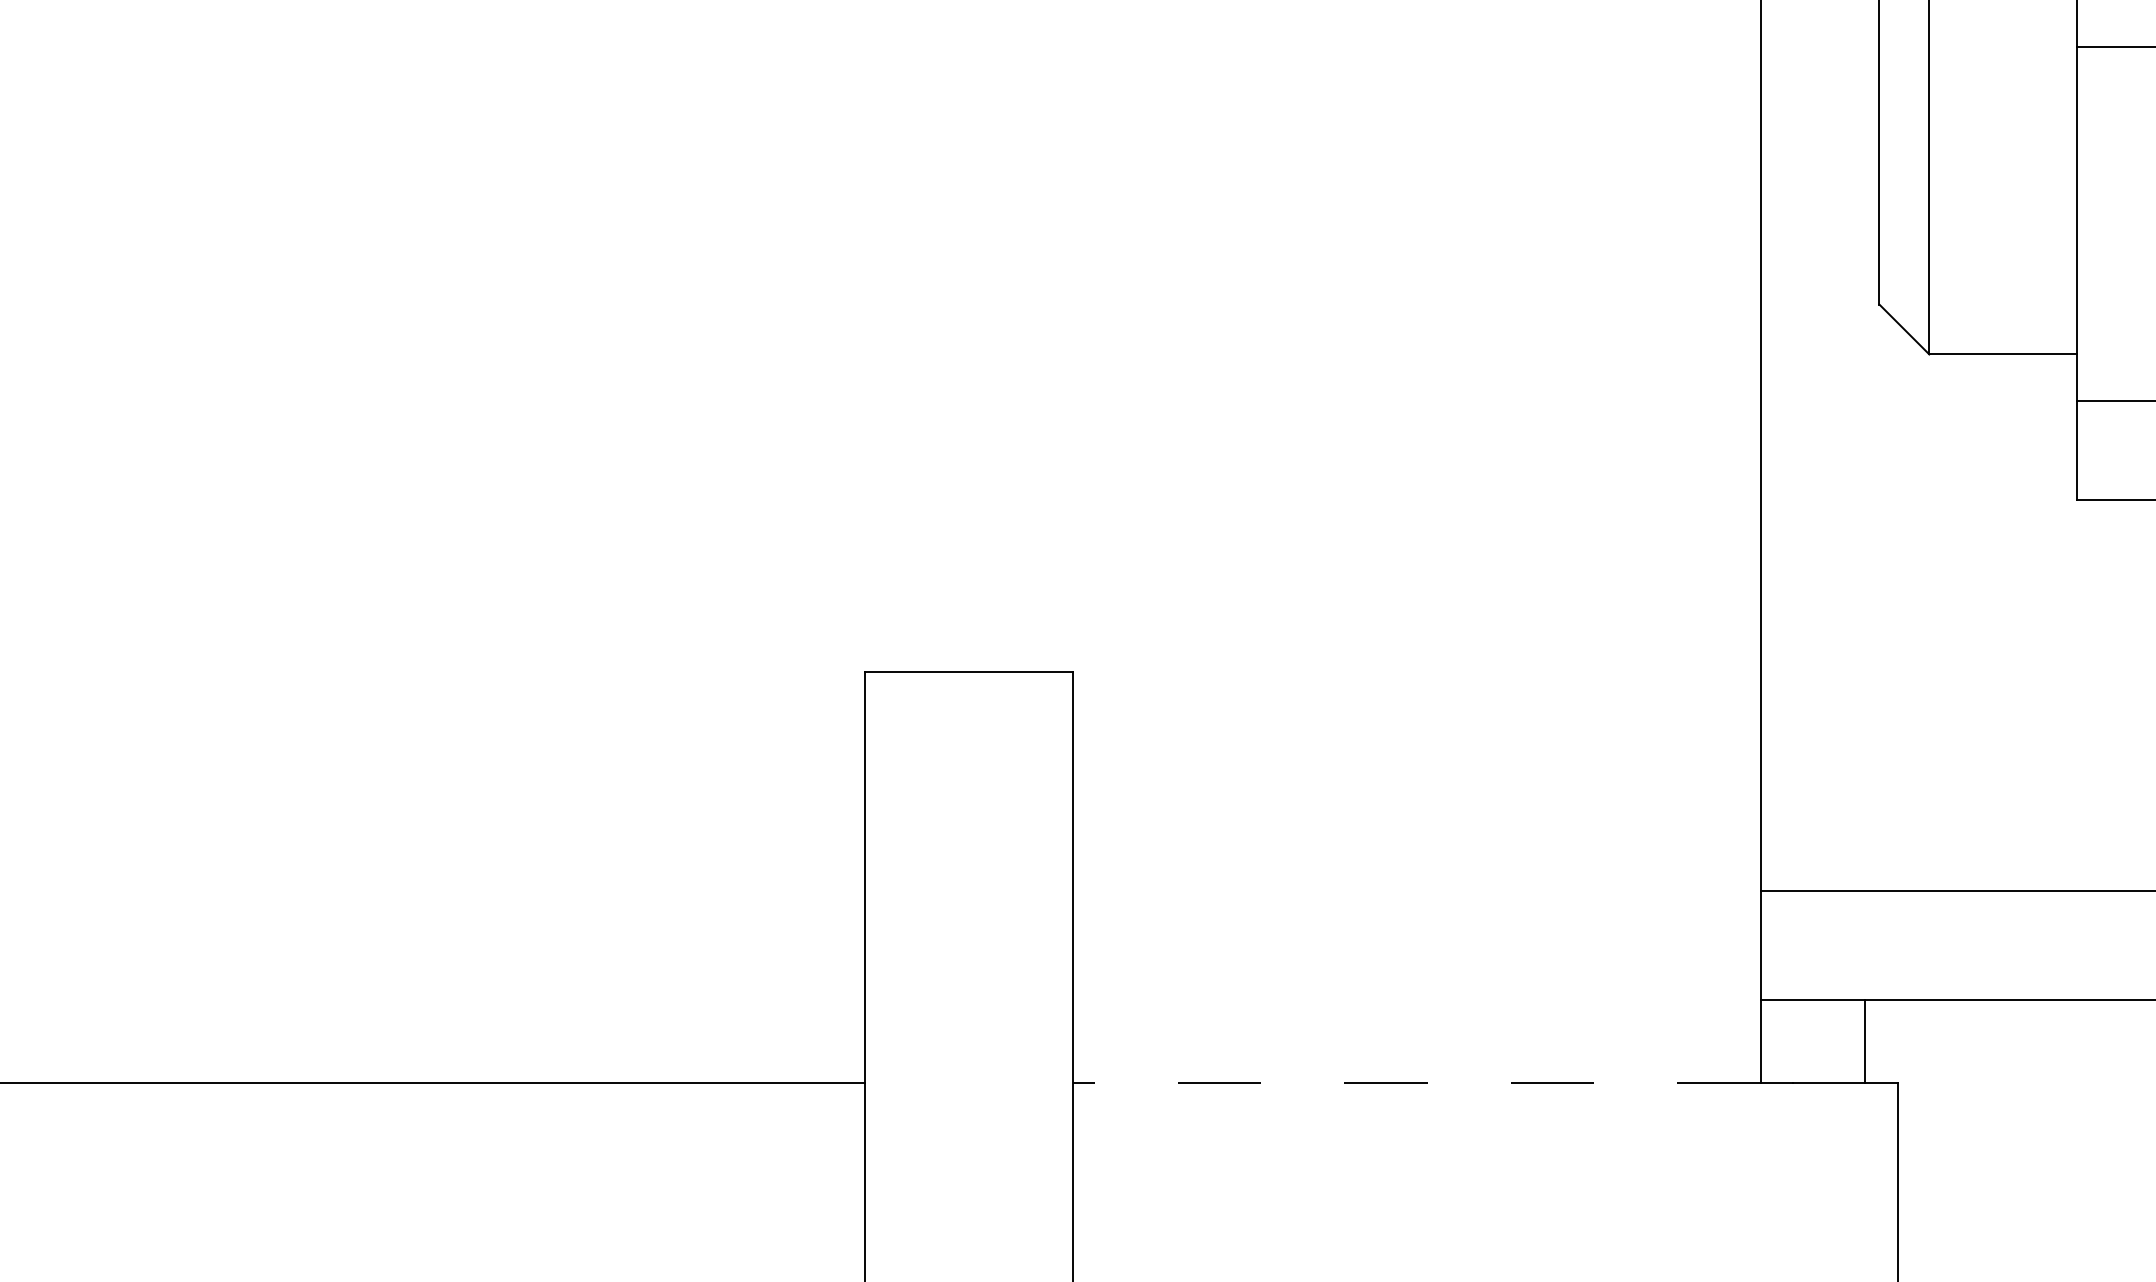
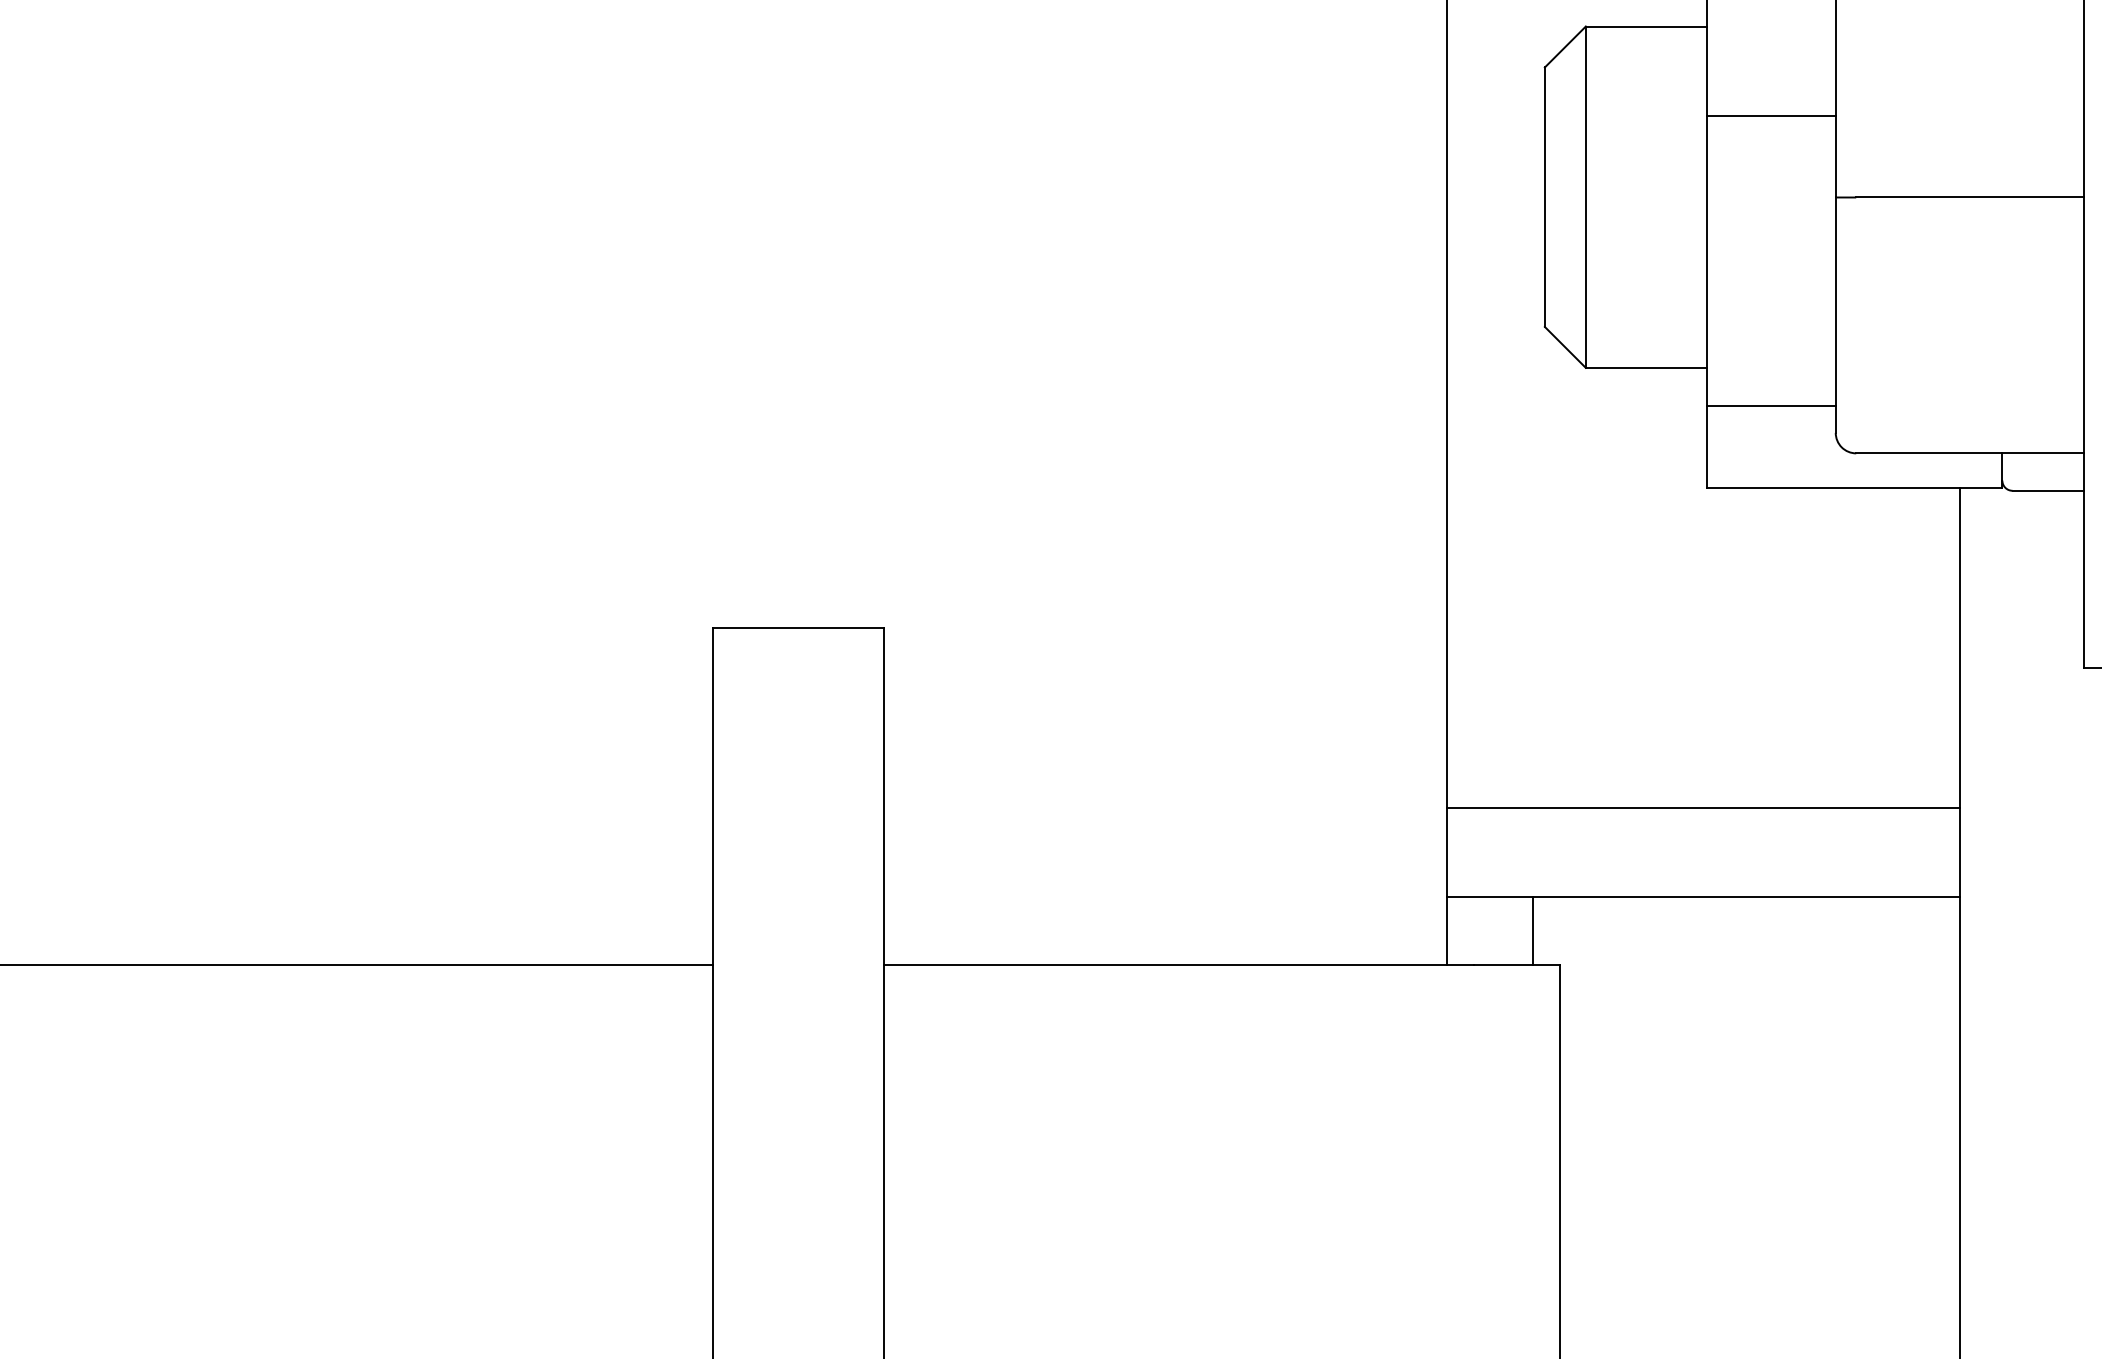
line: (1416, 1082) -> (1165, 965), dashed -> solid

